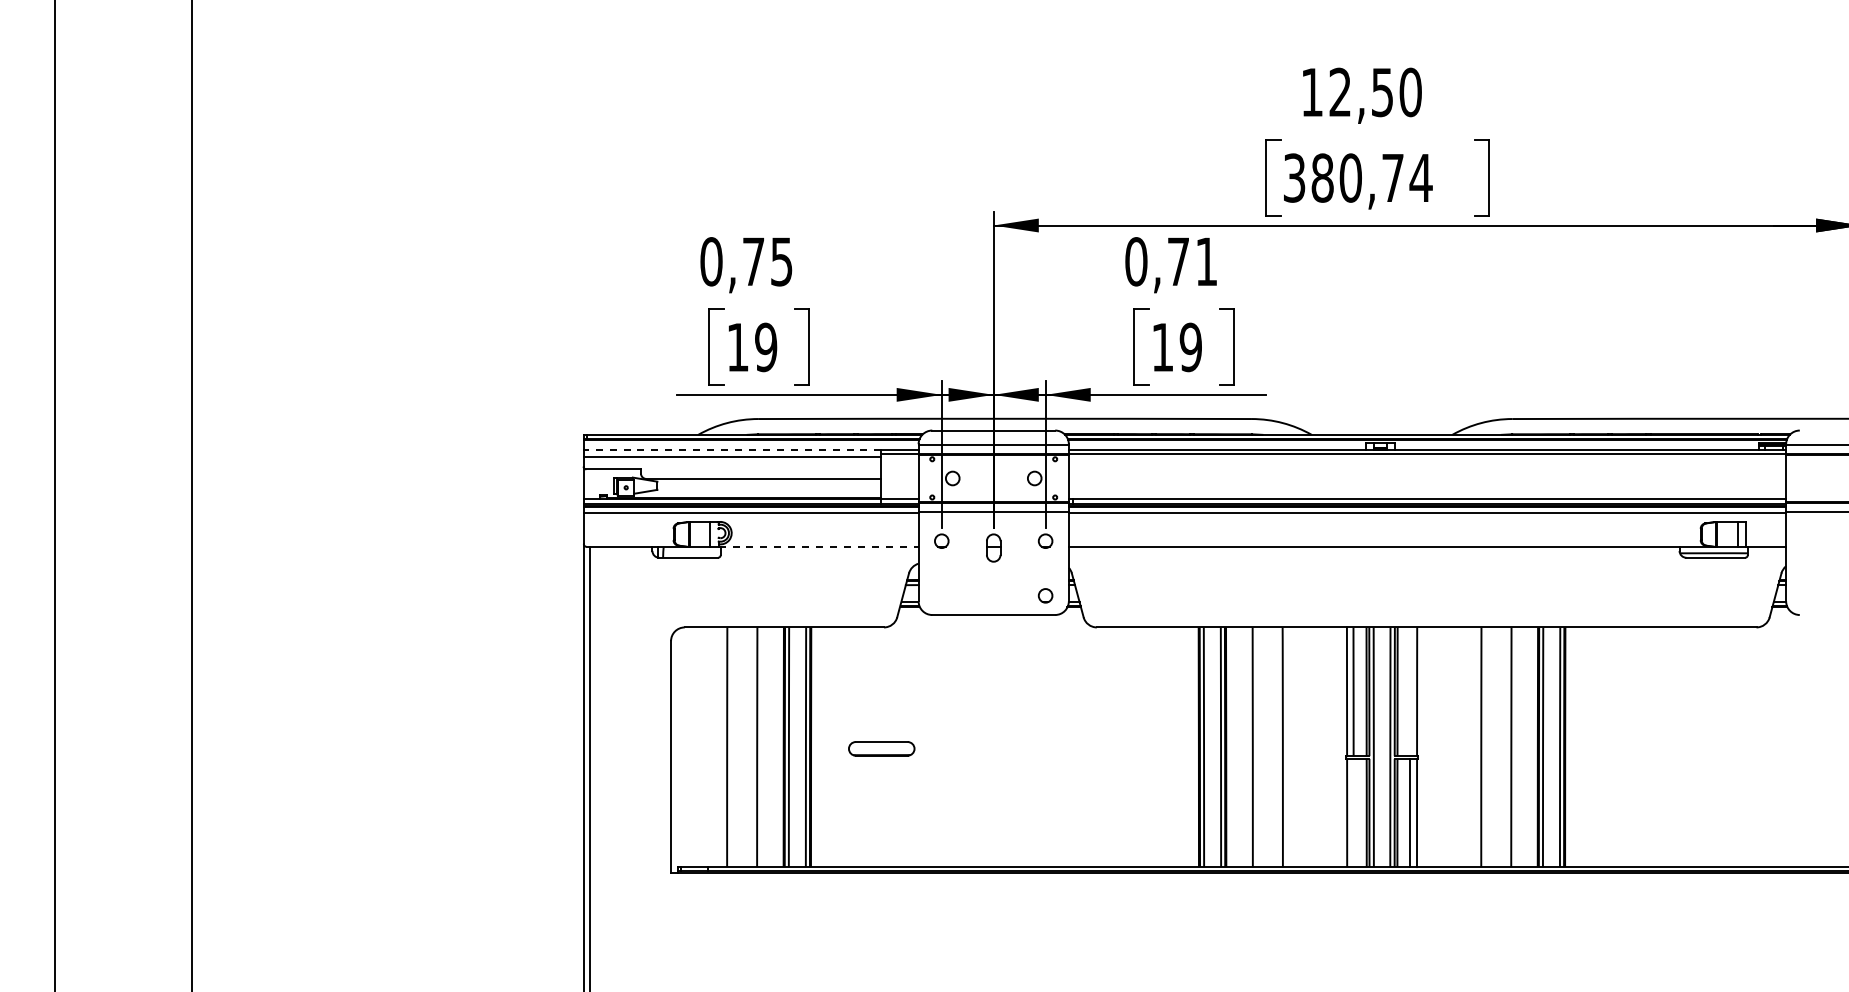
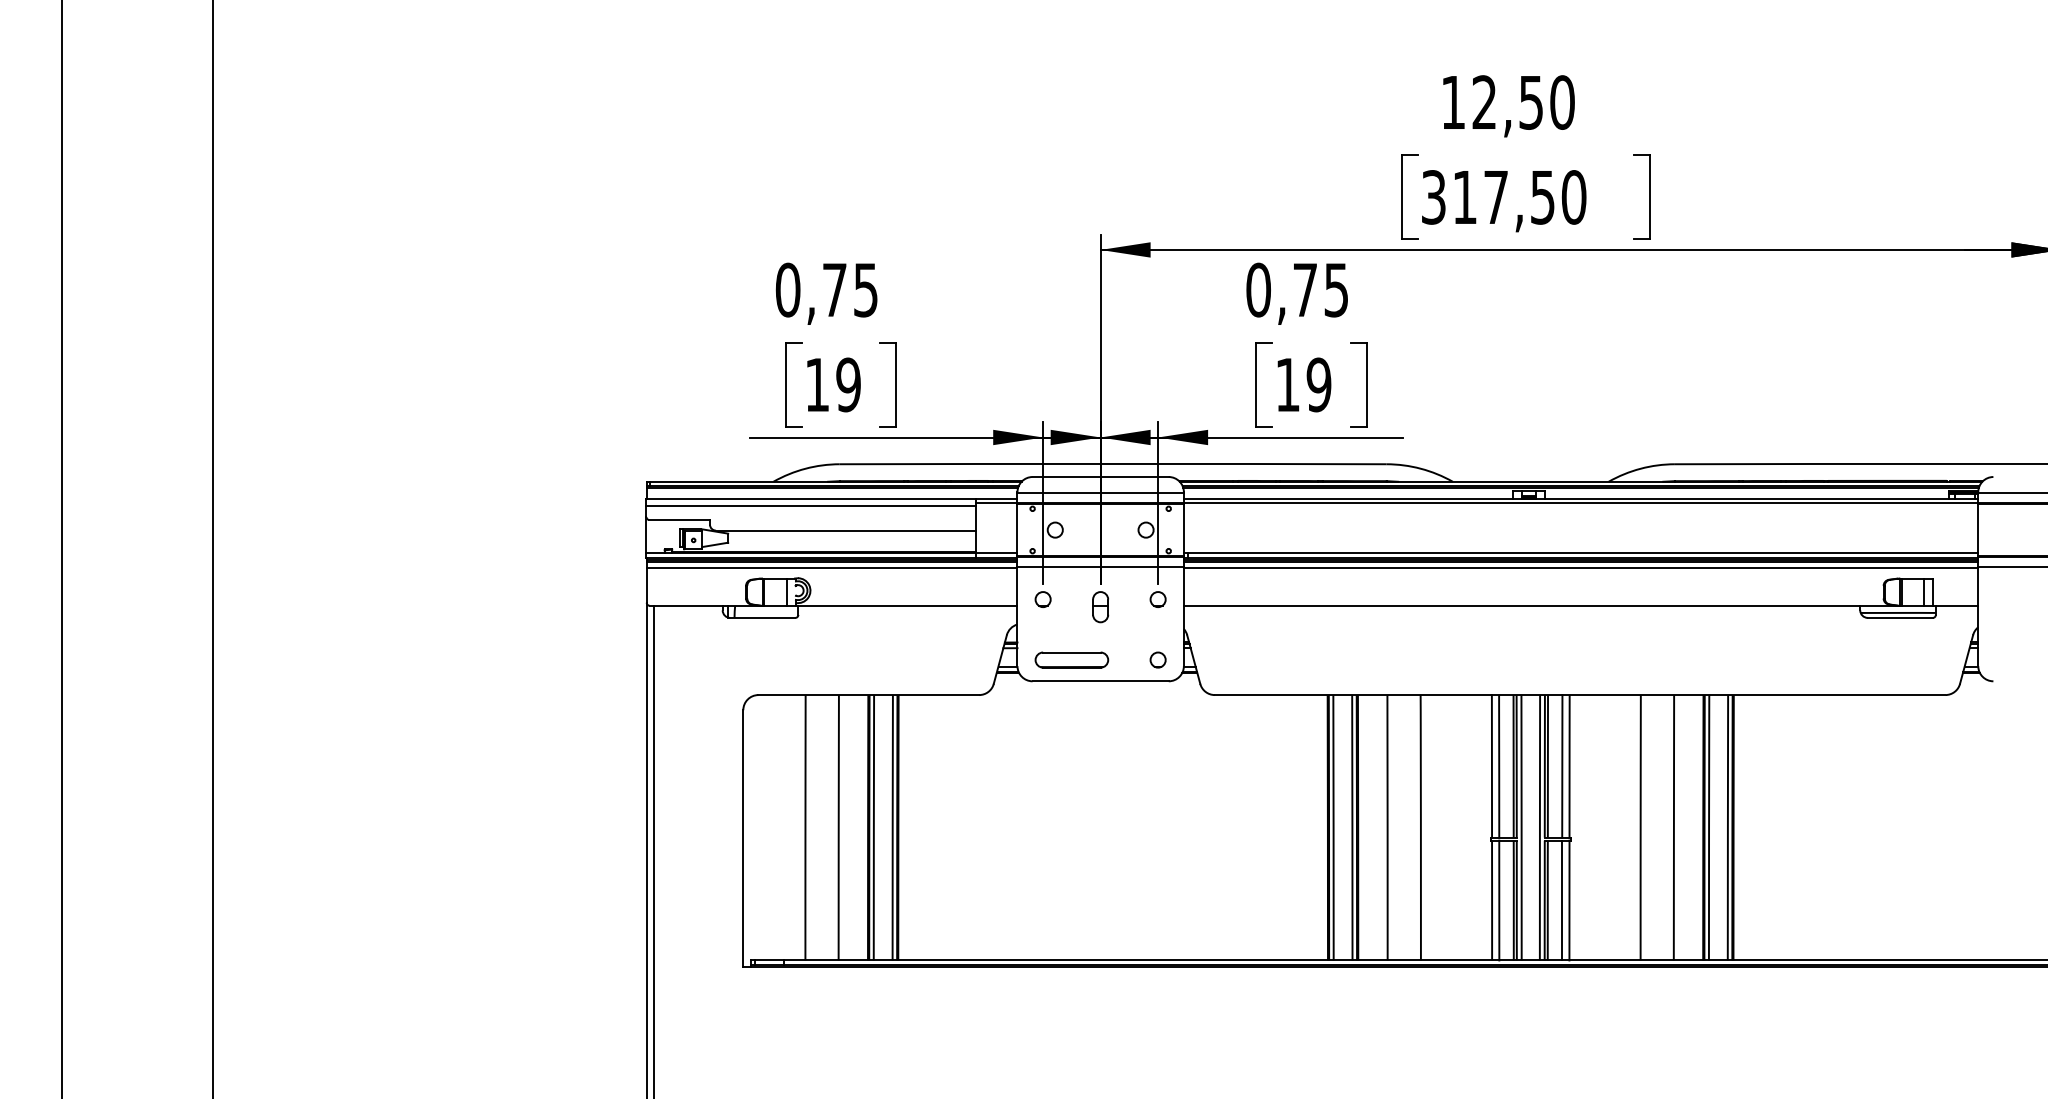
text: (1371, 177) -> (1519, 196), 380,74 -> 317,50
text: (1206, 261) -> (1336, 289), 0,71 -> 0,75
line: (732, 450) -> (811, 499), dashed -> solid
line: (819, 546) -> (907, 605), dashed -> solid
line: (1410, 691) -> (1562, 766), added
part: (881, 748) -> (1071, 659), moved
line: (1353, 812) -> (1499, 900), added

